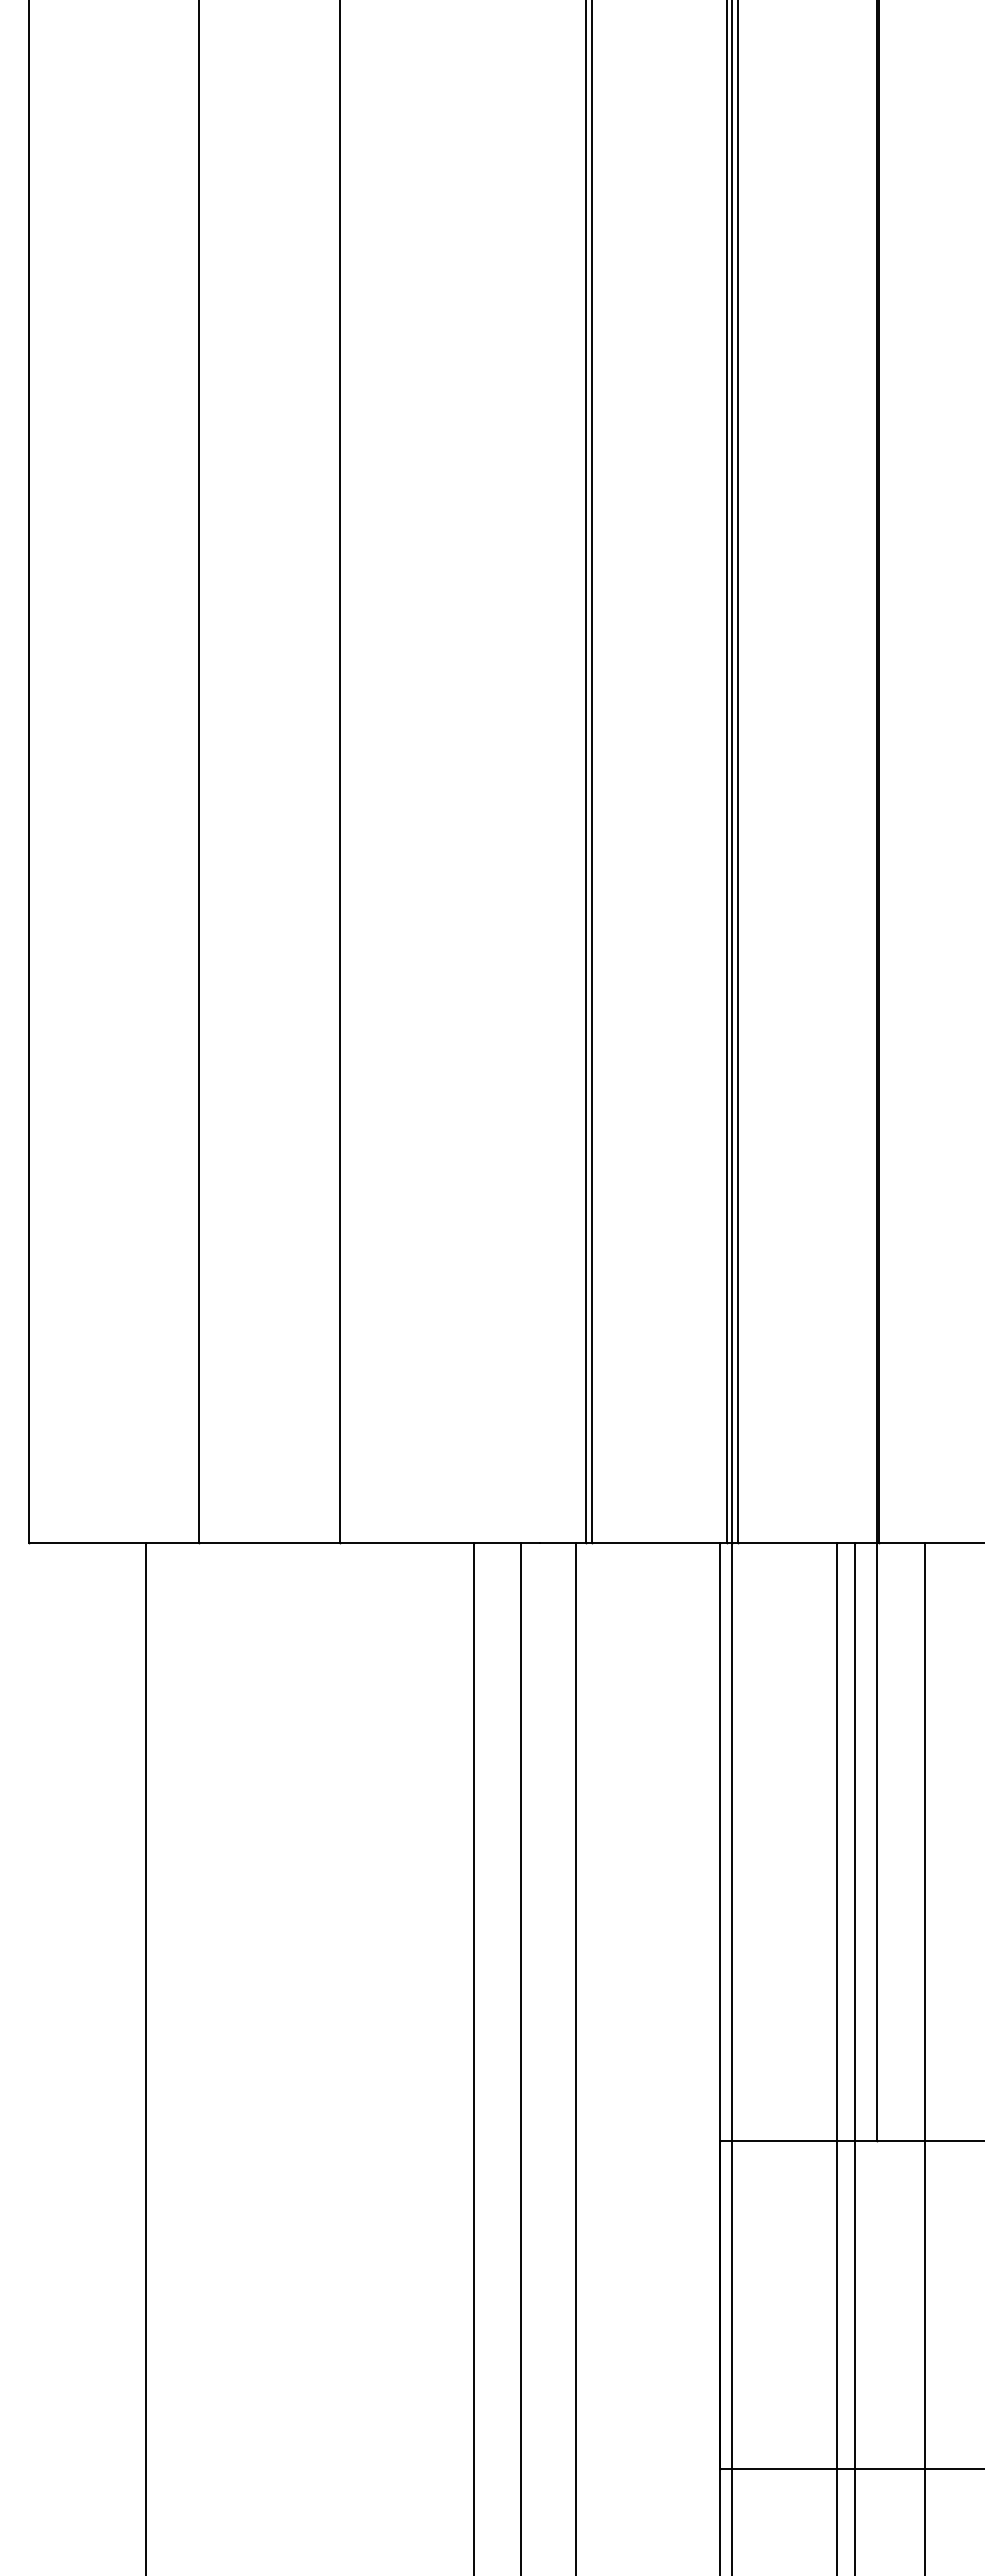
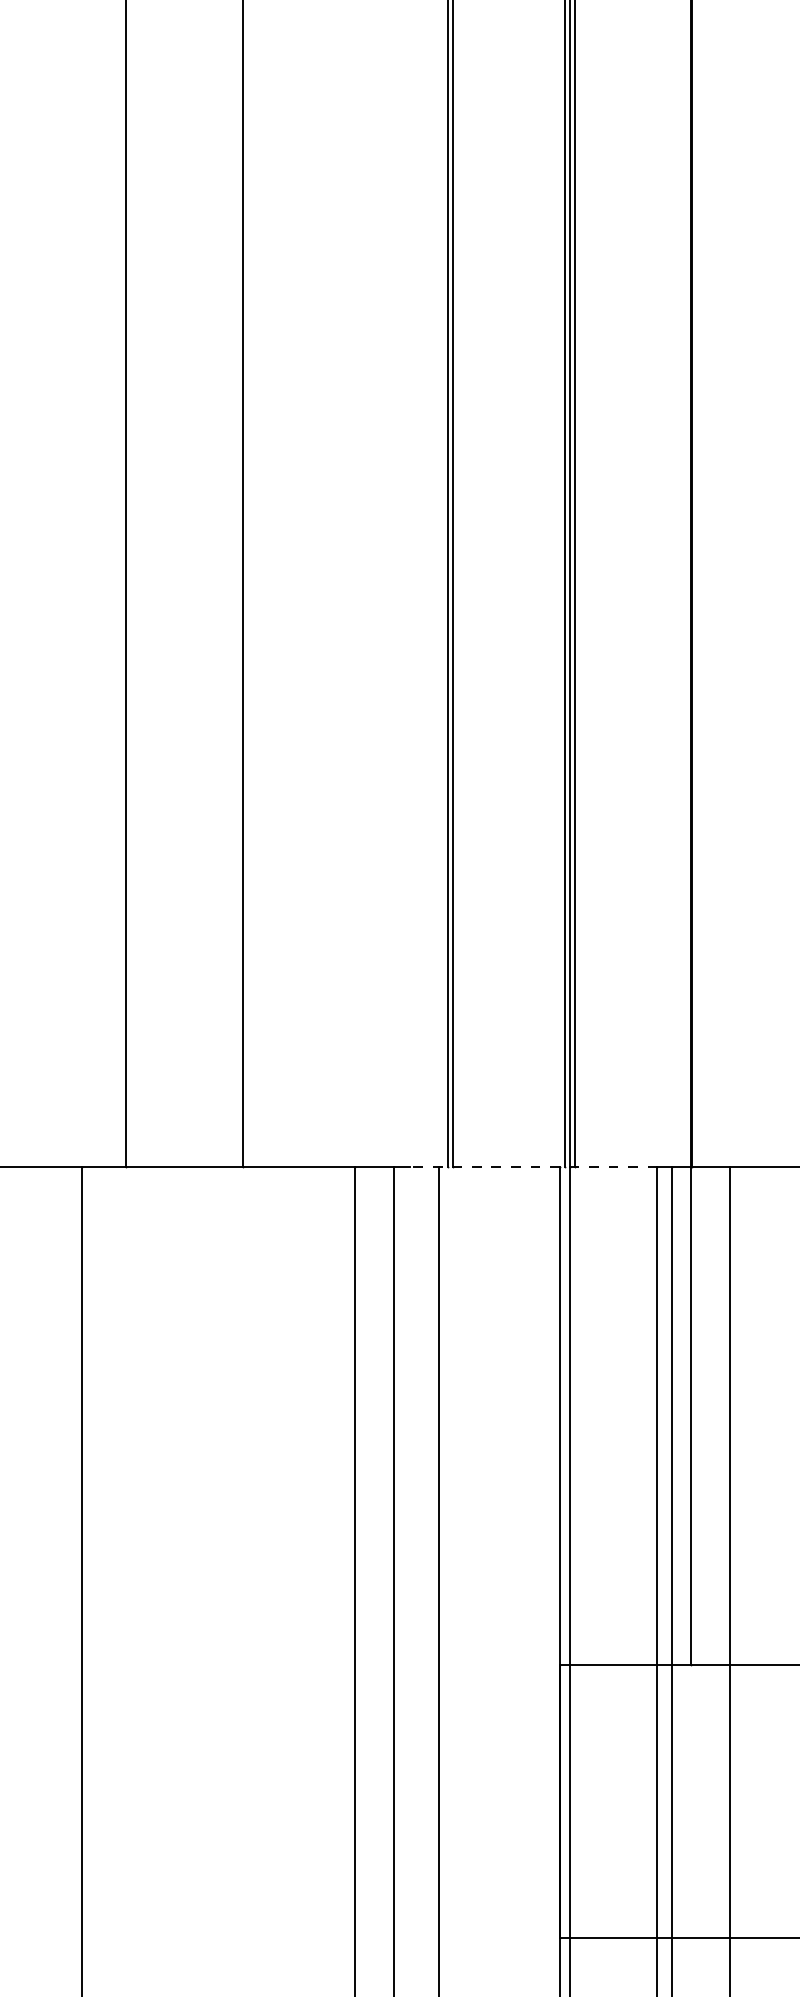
line: (688, 1543) -> (533, 1167), solid -> dashed

